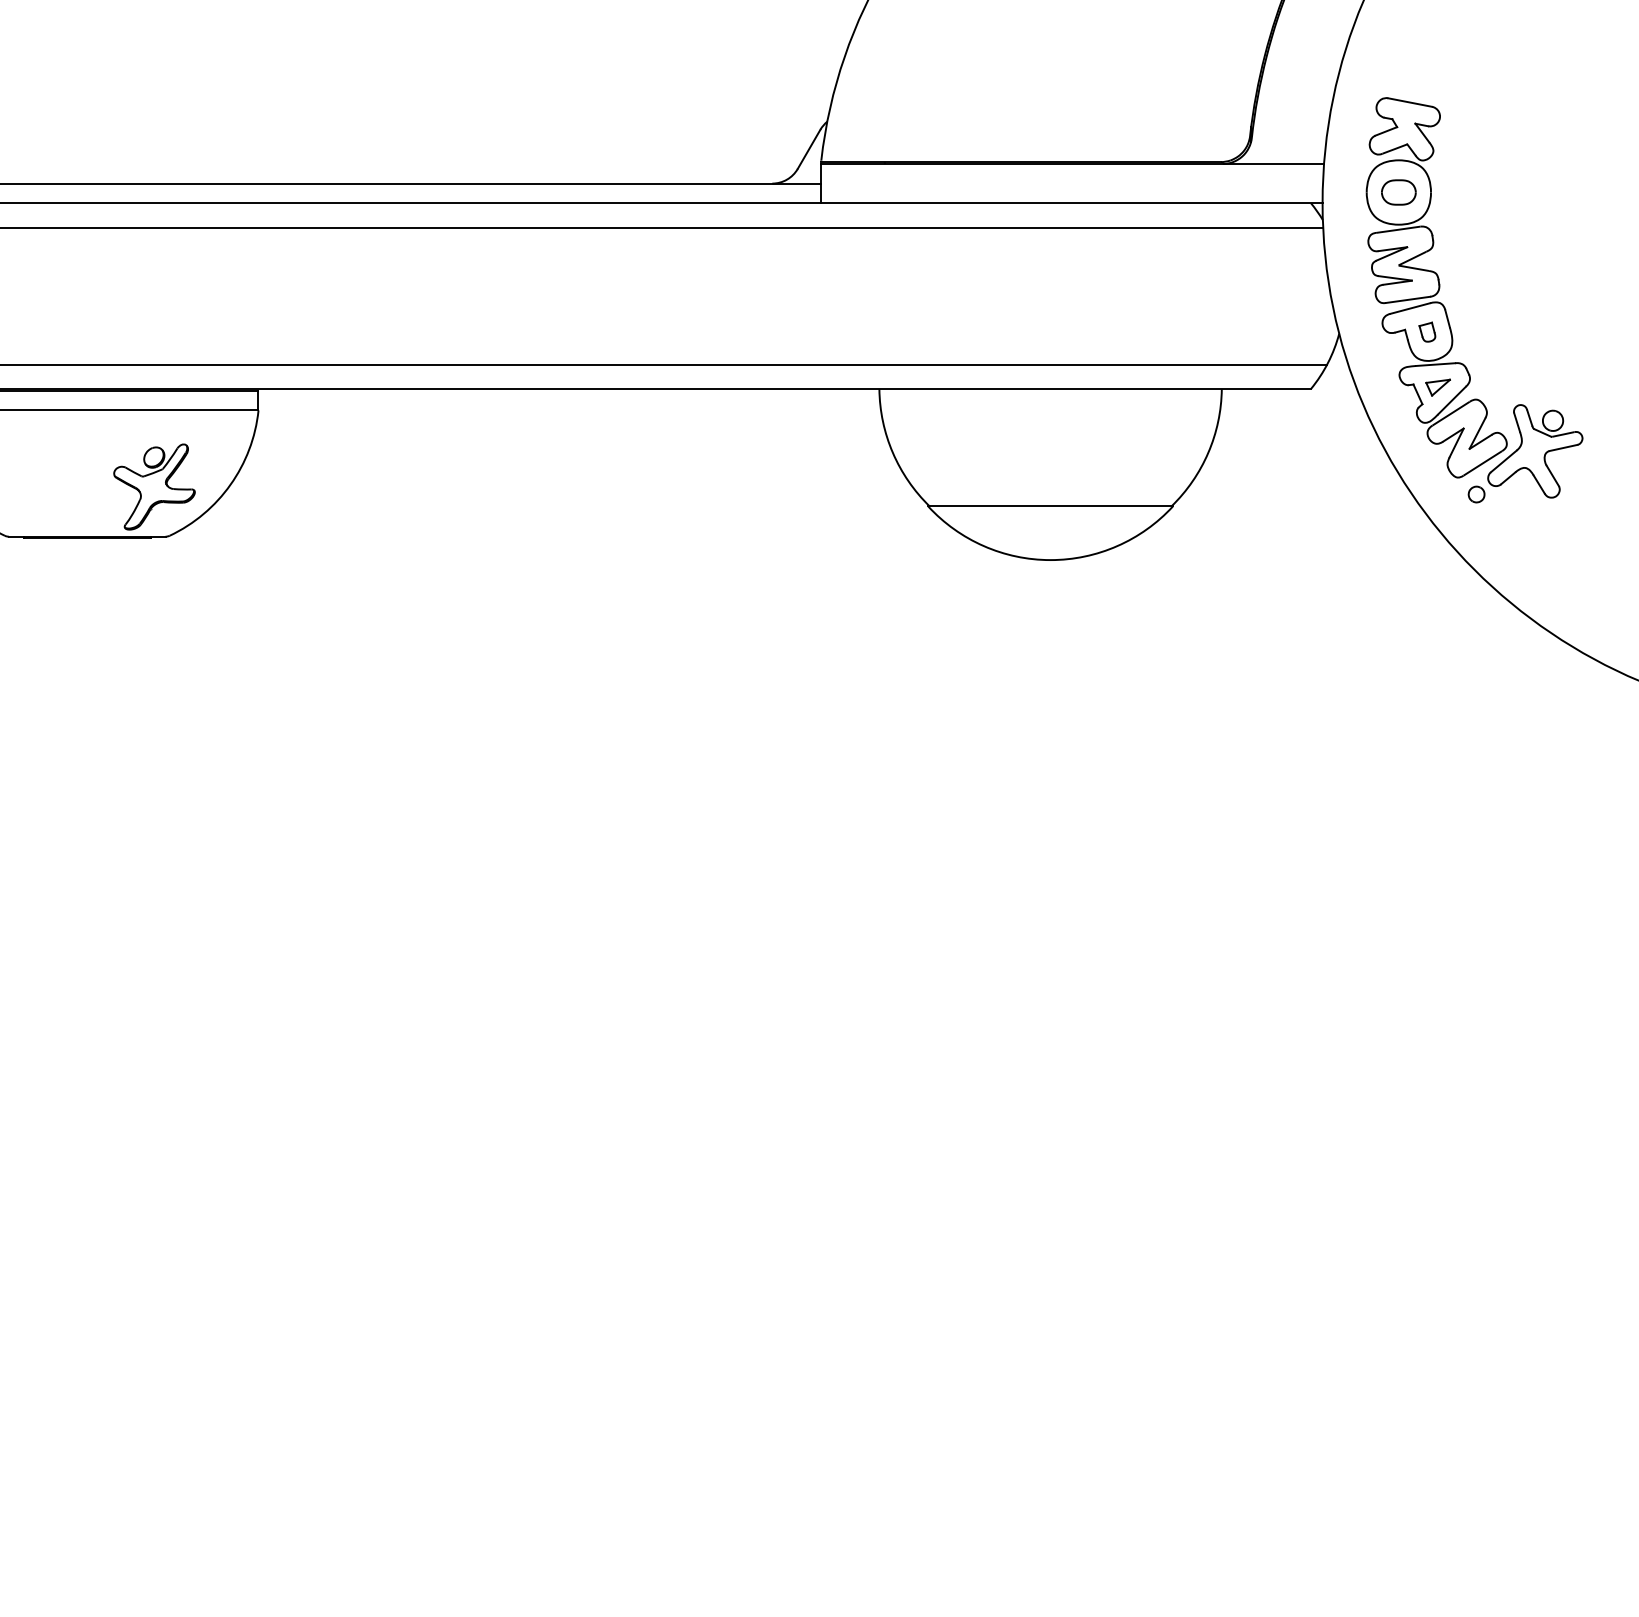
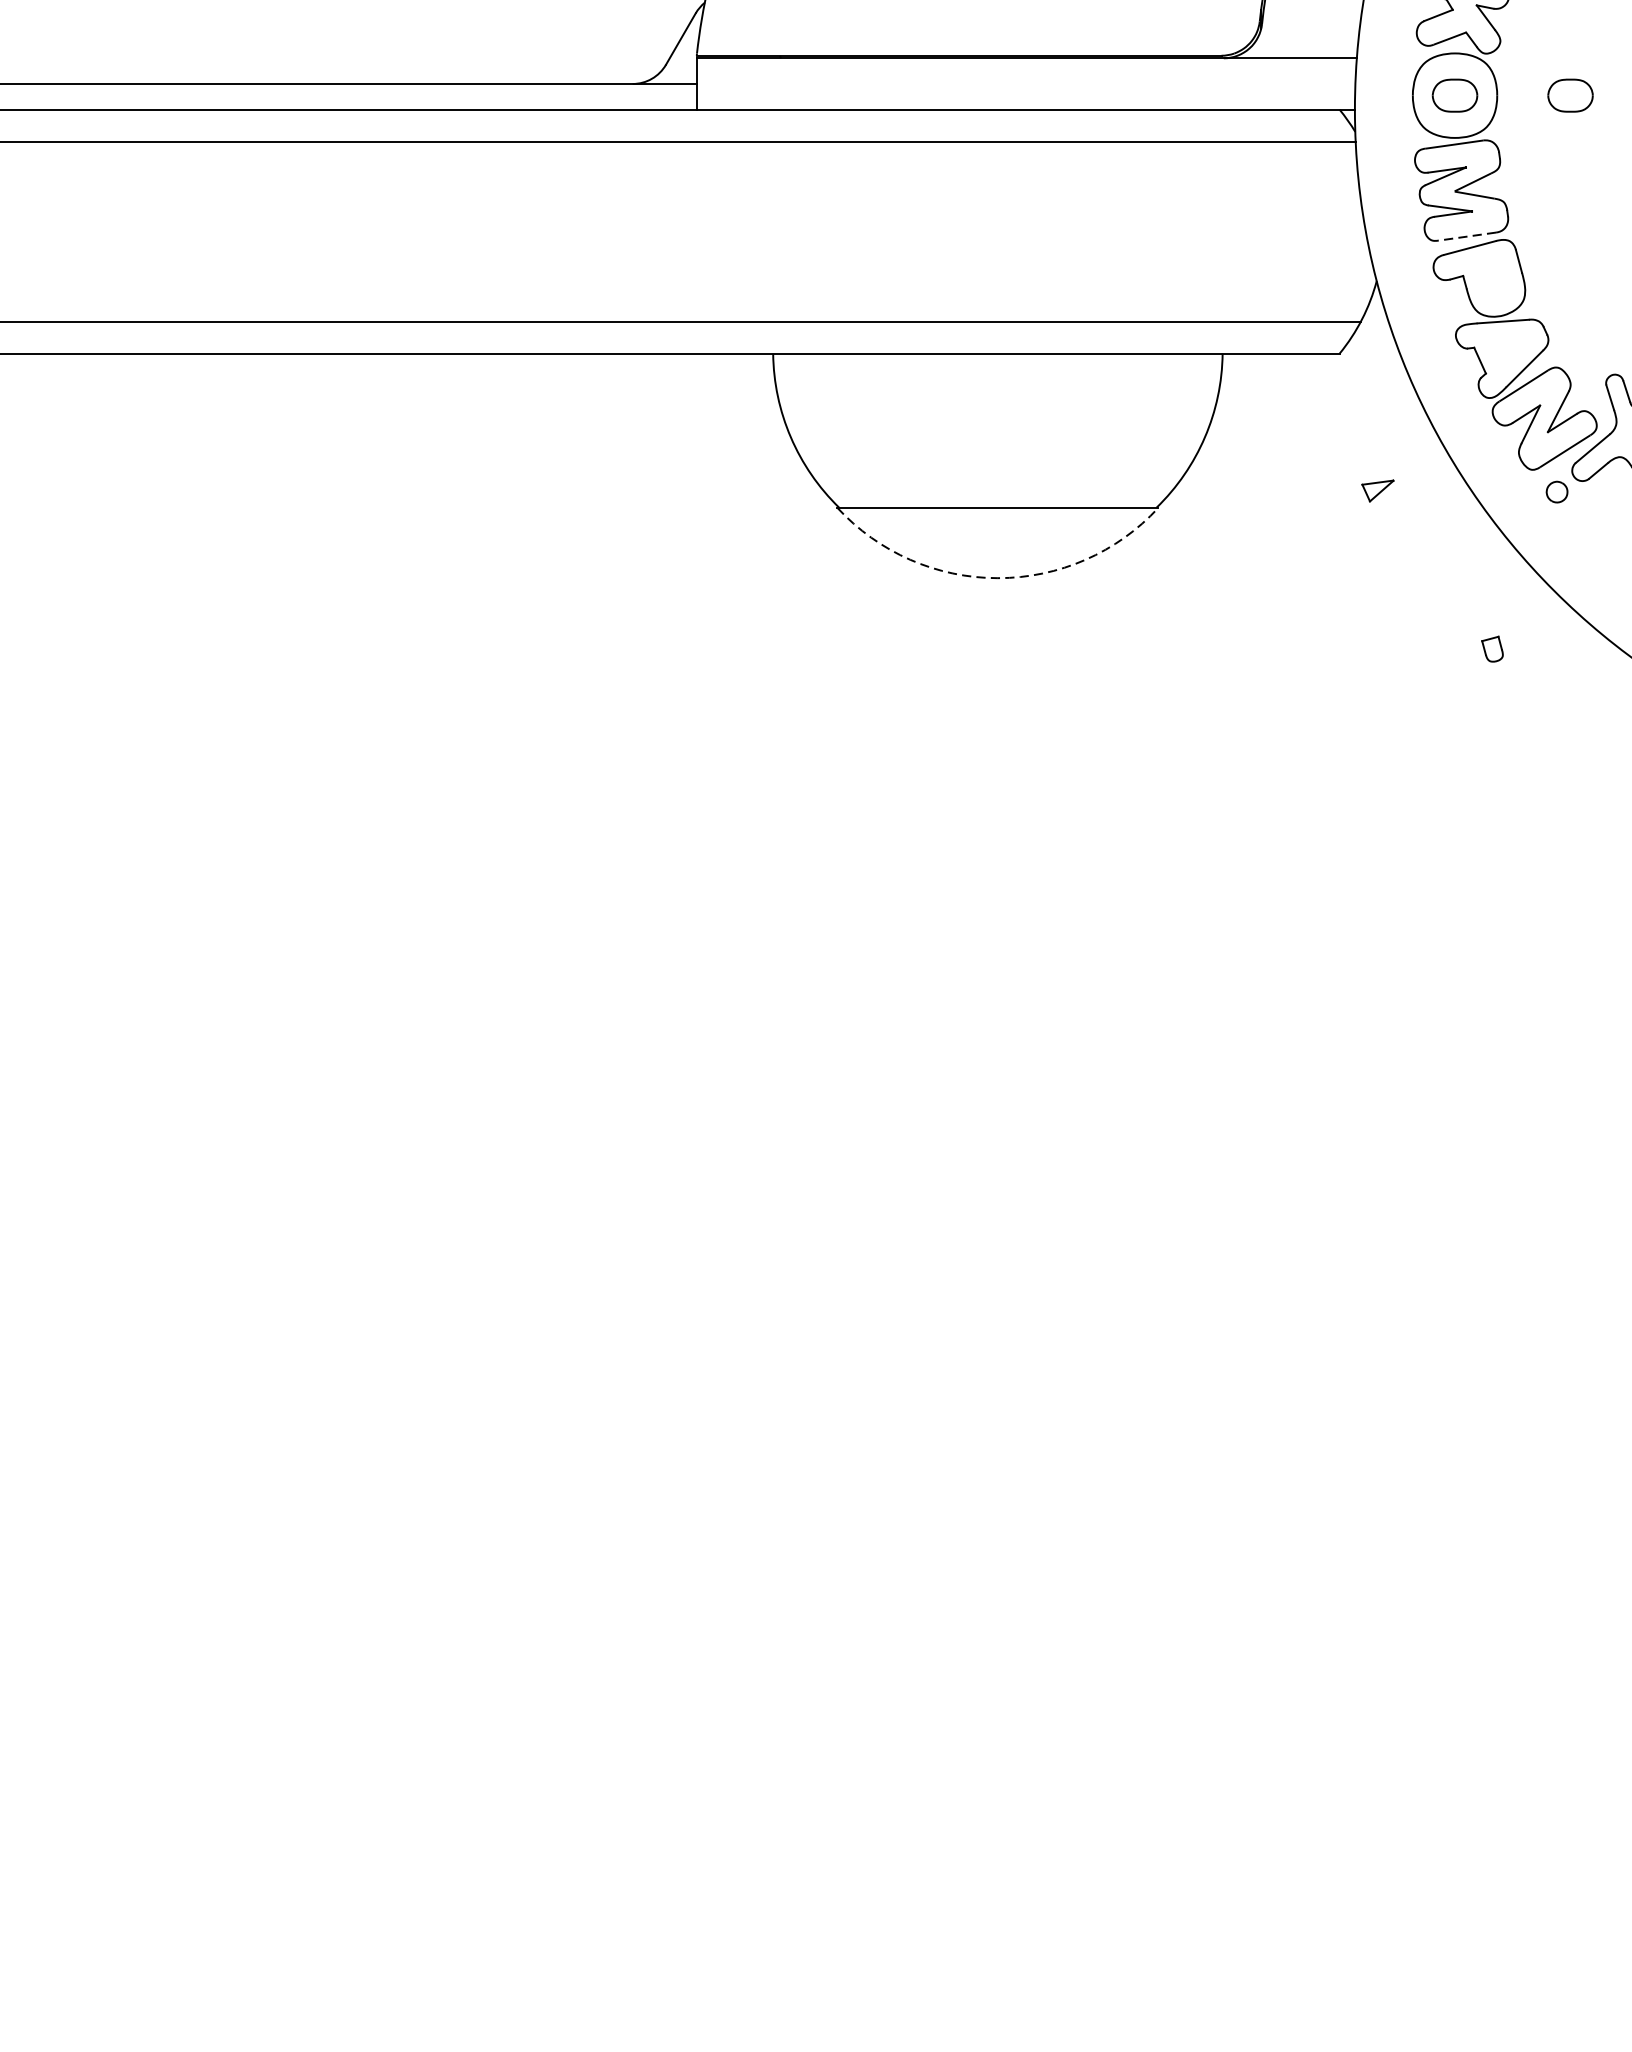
part: (1486, 192) -> (1570, 95), added
line: (1407, 299) -> (1466, 236), solid -> dashed
part: (1427, 331) -> (1492, 648), moved
part: (1437, 387) -> (1377, 490), moved
arc: (1050, 560) -> (997, 578), solid -> dashed

